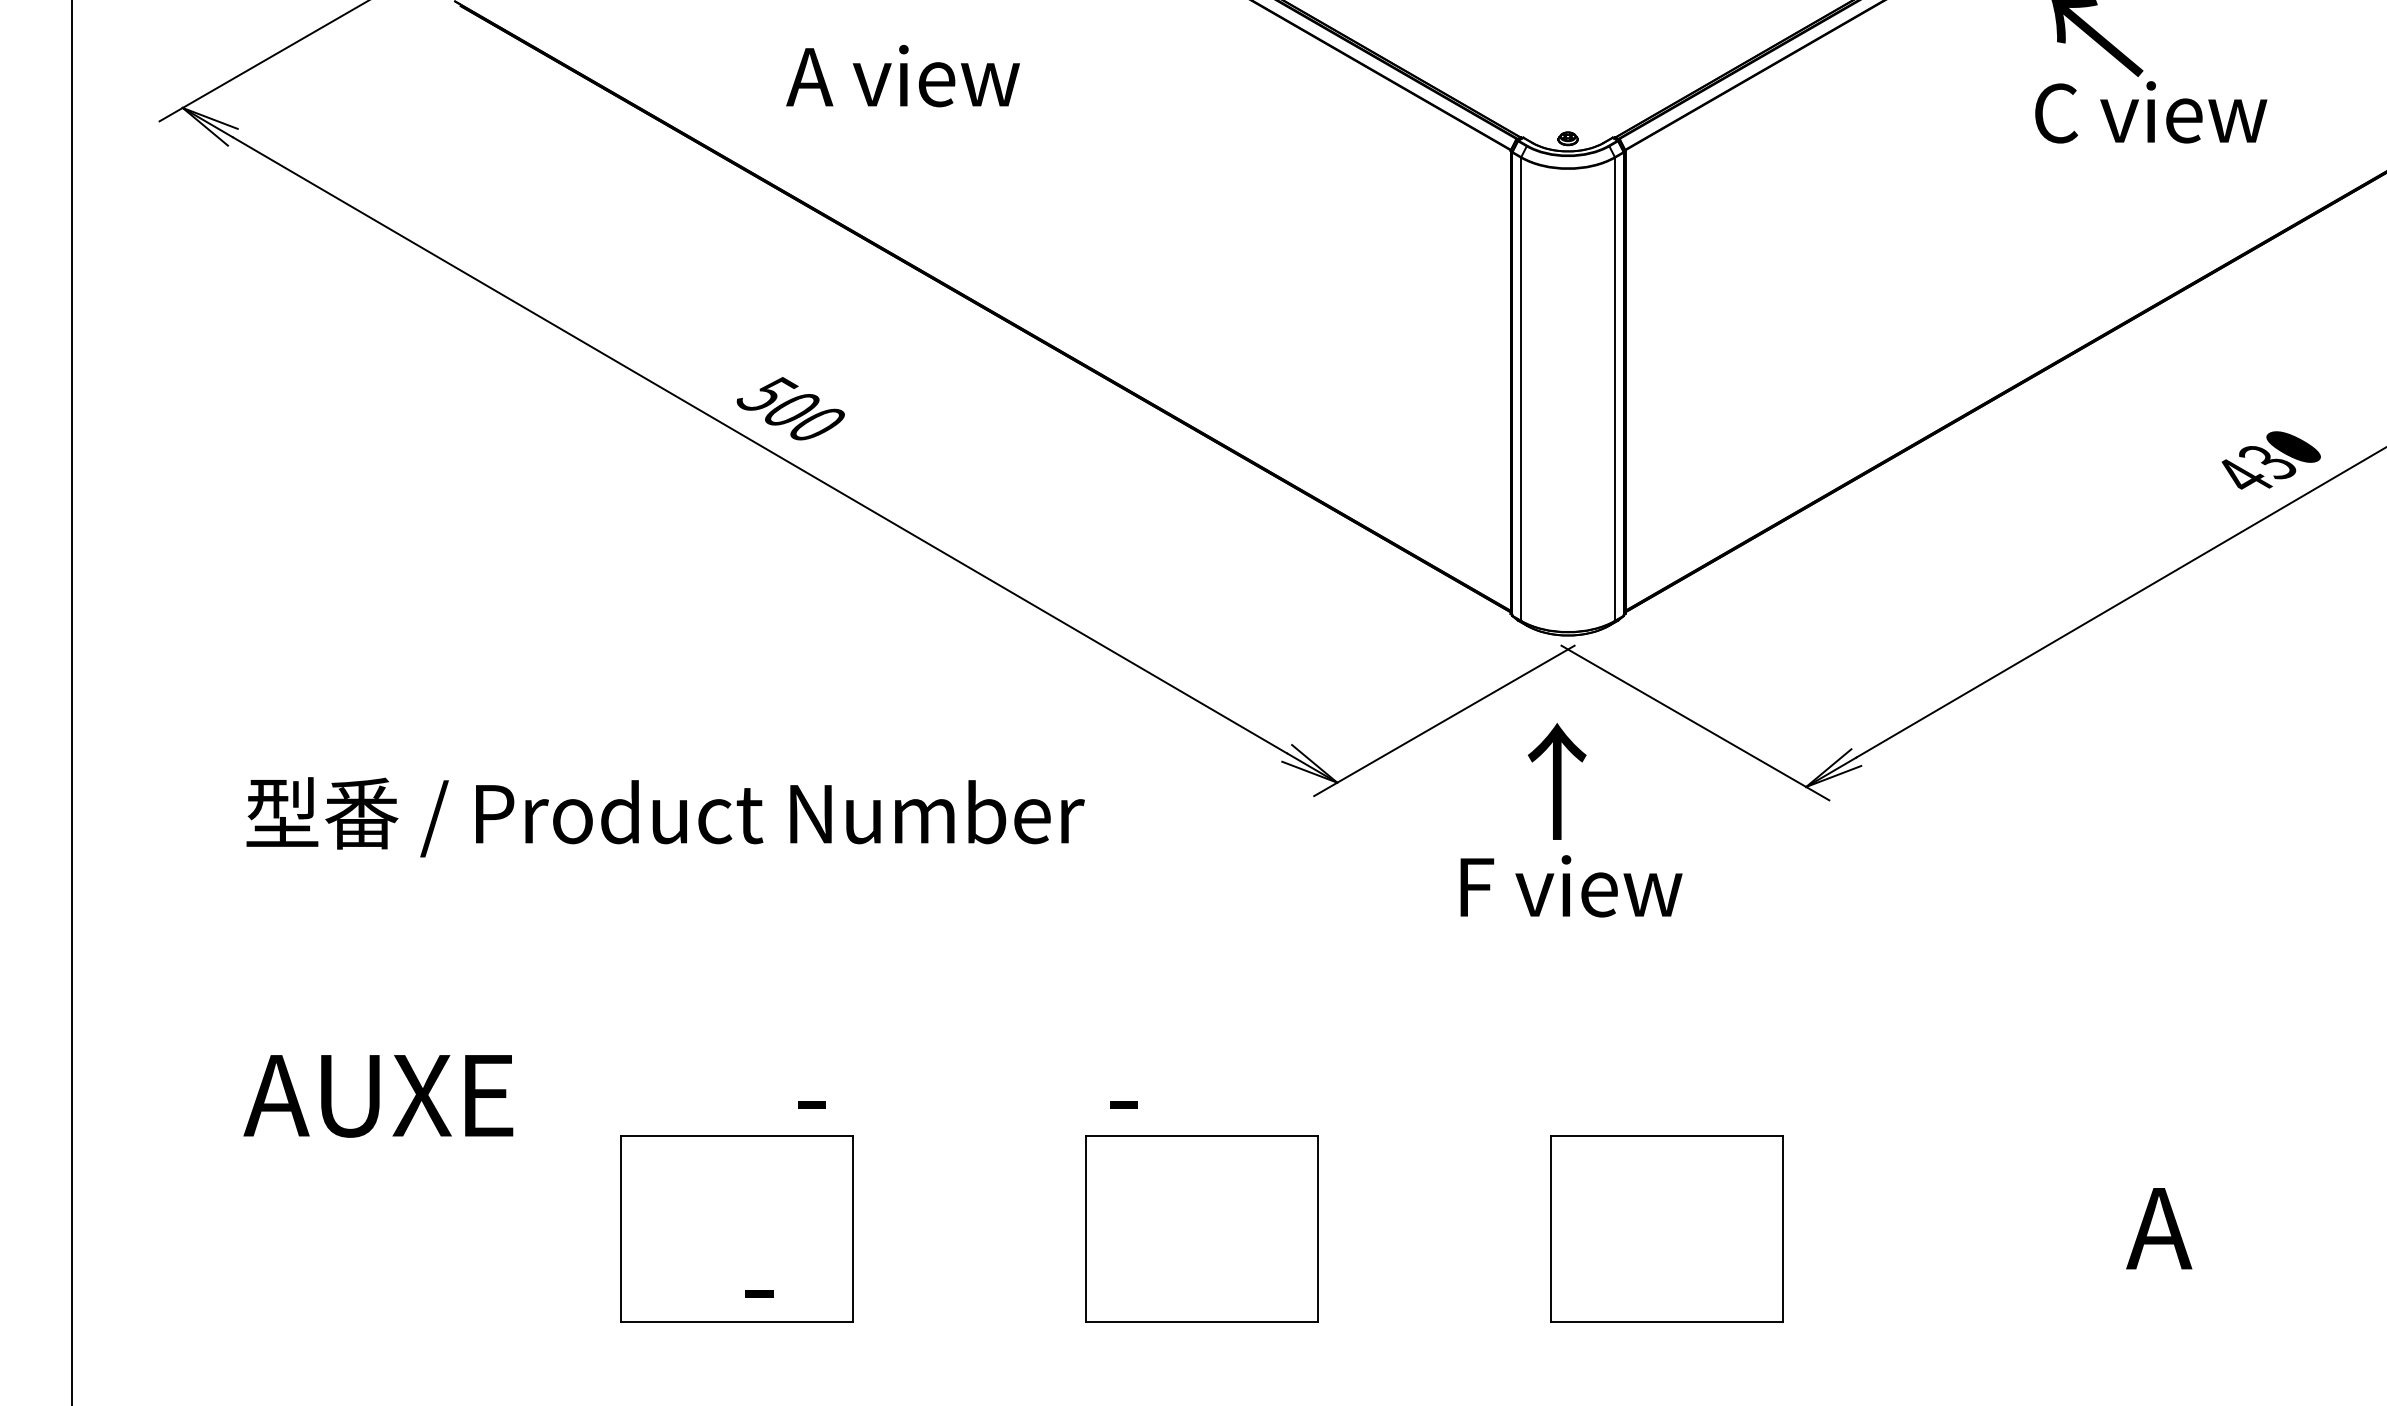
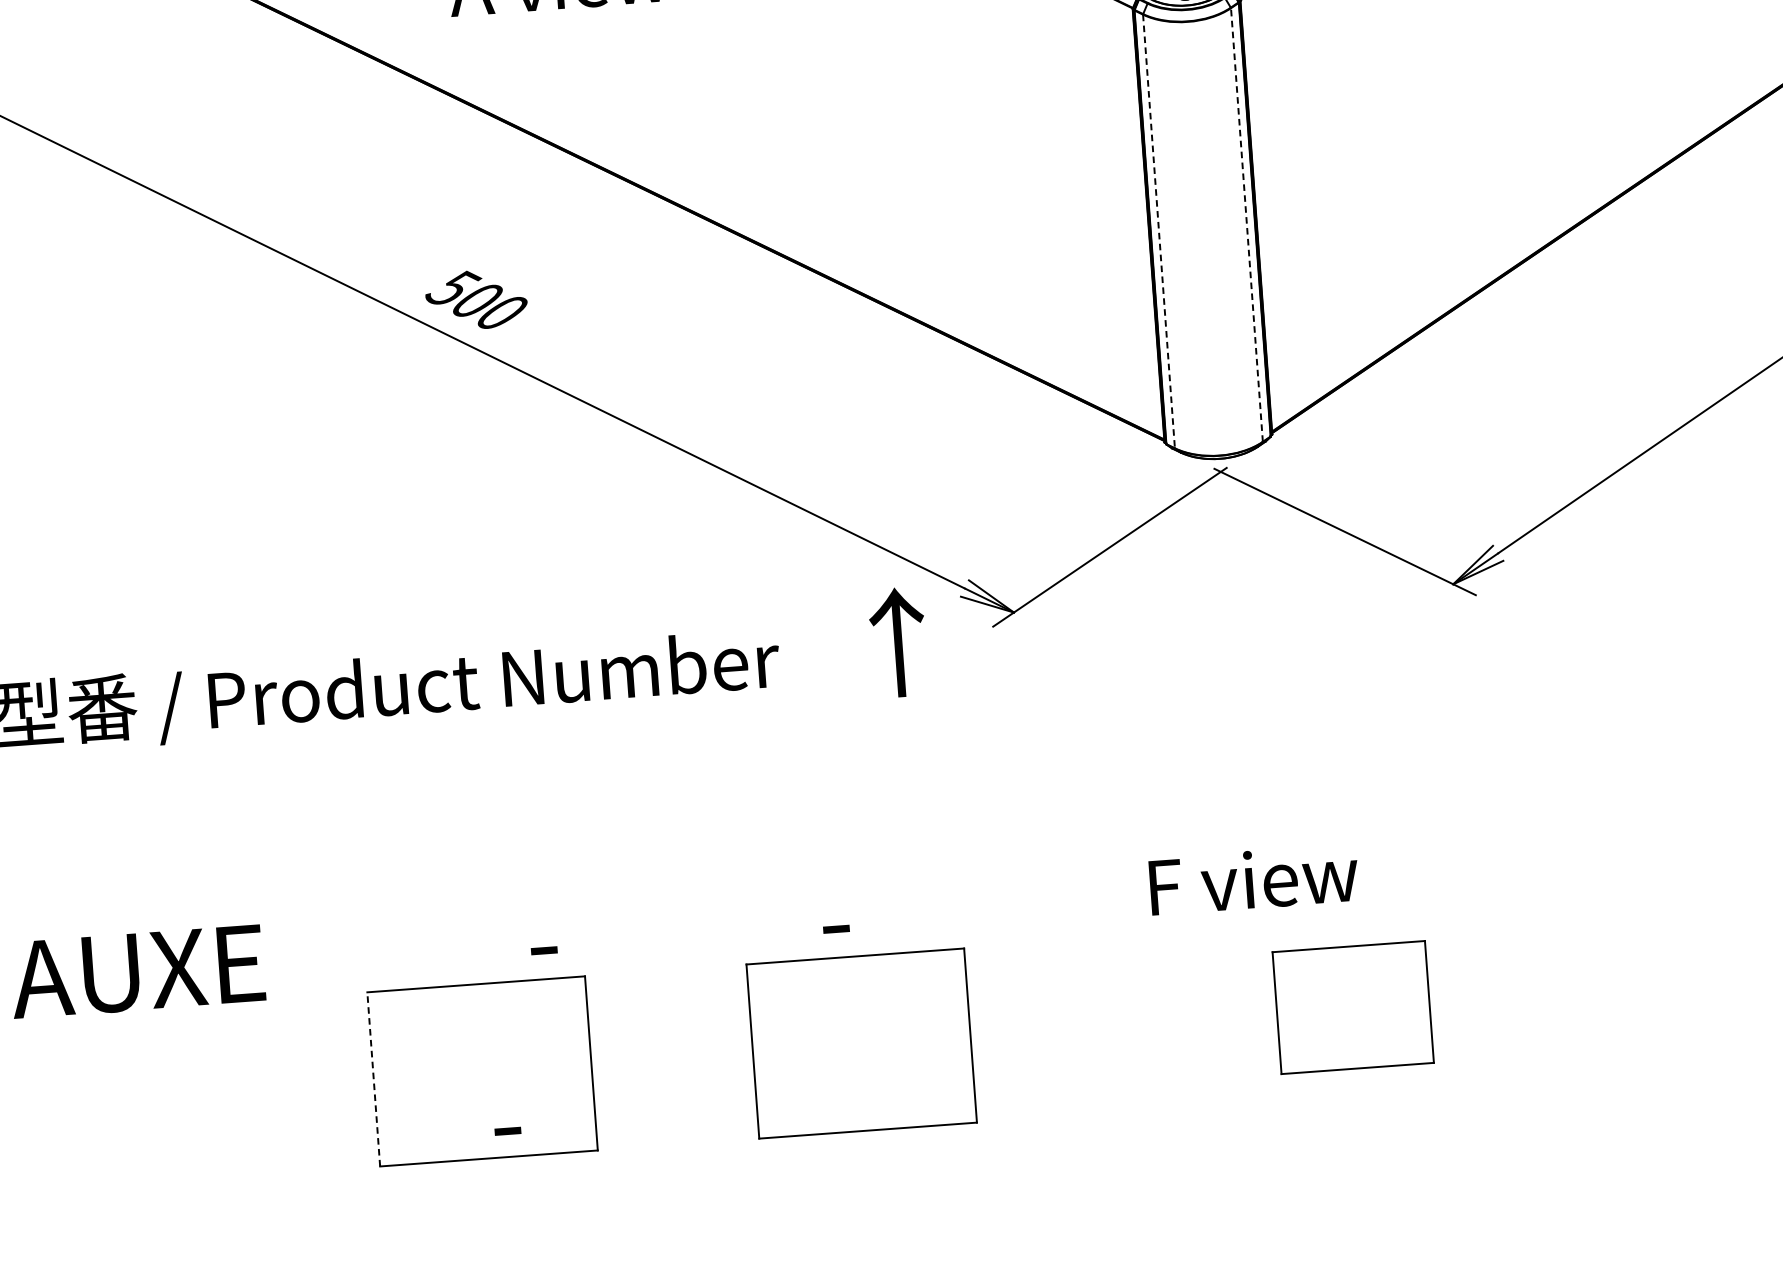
line: (1521, 389) -> (1159, 231), solid -> dashed
line: (1615, 389) -> (1247, 225), solid -> dashed
text: (1557, 781) -> (898, 642), moved
text: (1571, 886) -> (1254, 879), moved
line: (620, 1228) -> (373, 1079), solid -> dashed
part: (1201, 1228) -> (861, 1043), moved
part: (1666, 1228) -> (1352, 1007), size x0.7

